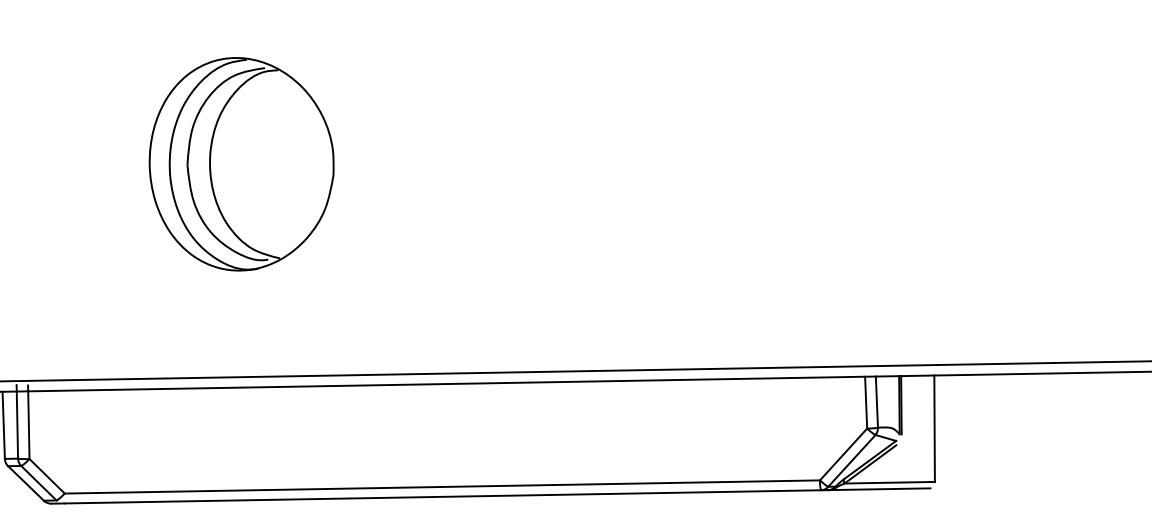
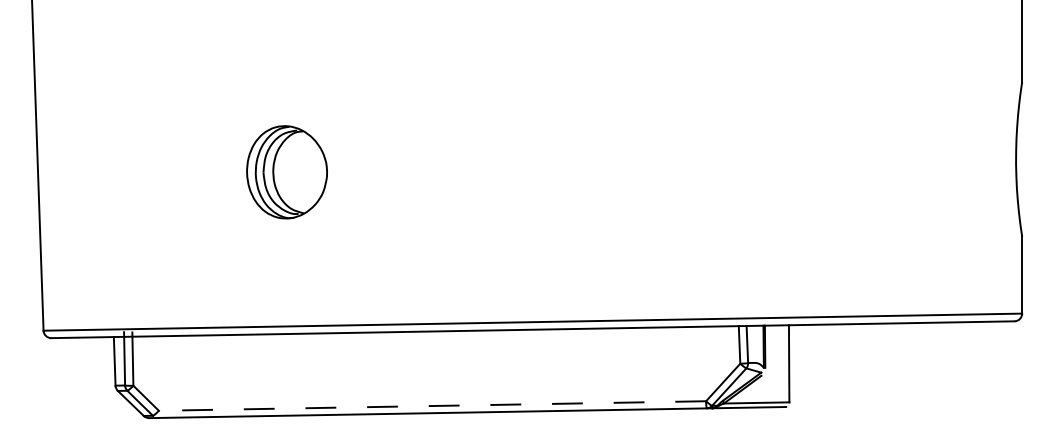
part: (240, 164) -> (286, 172), size x0.6
line: (442, 487) -> (432, 406), solid -> dashed

